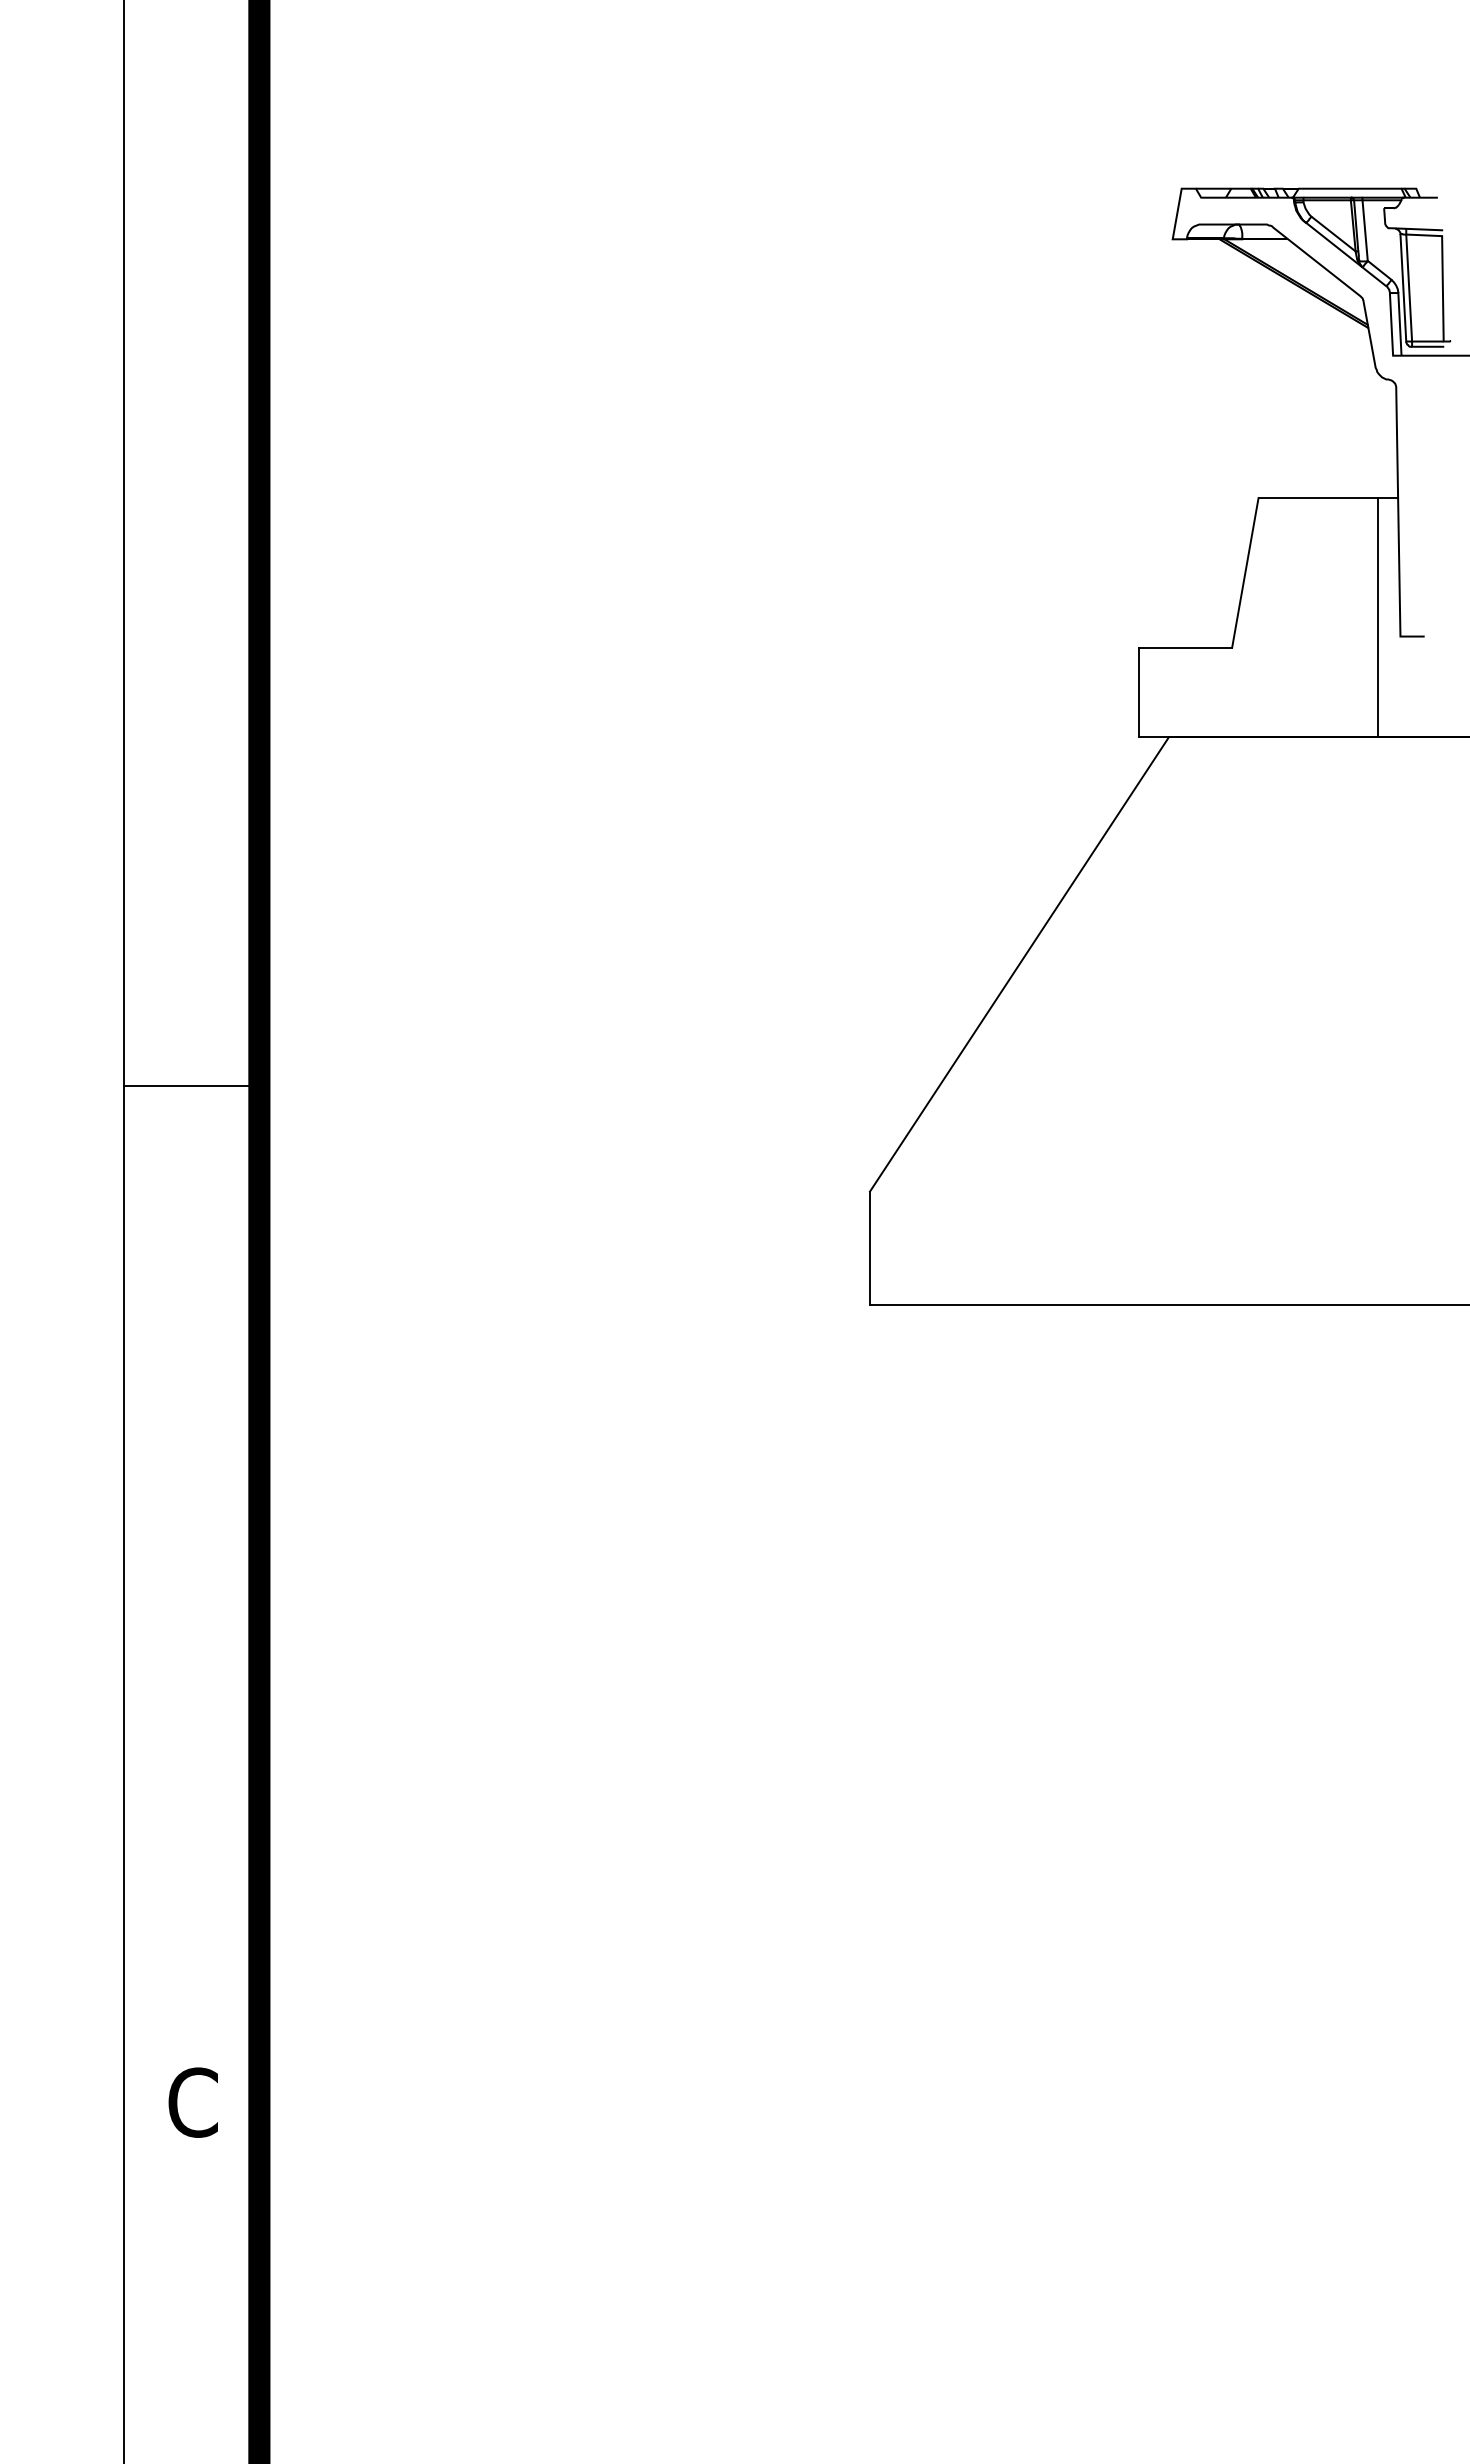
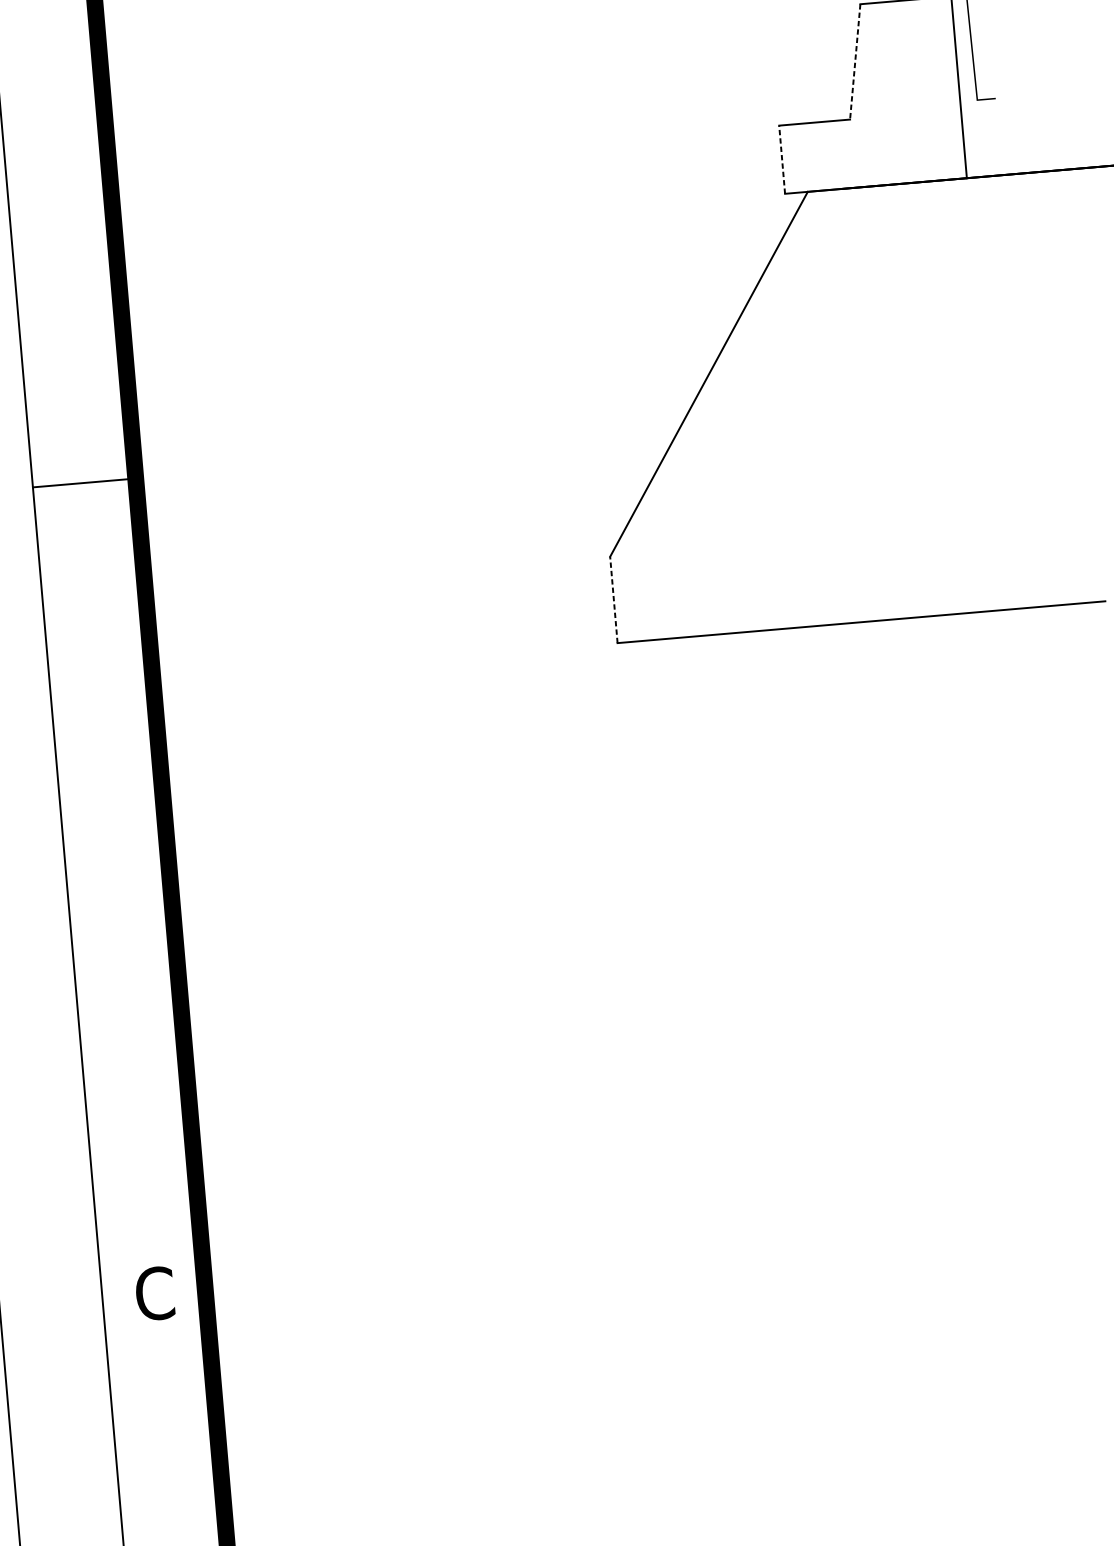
line: (1245, 572) -> (855, 61), solid -> dashed
line: (1138, 692) -> (781, 159), solid -> dashed
line: (191, 1086) -> (84, 483), moved
line: (870, 1248) -> (614, 600), solid -> dashed

